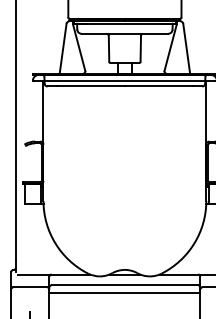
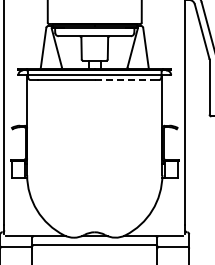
line: (159, 87) -> (123, 80), solid -> dashed
line: (124, 293) -> (94, 251), removed

